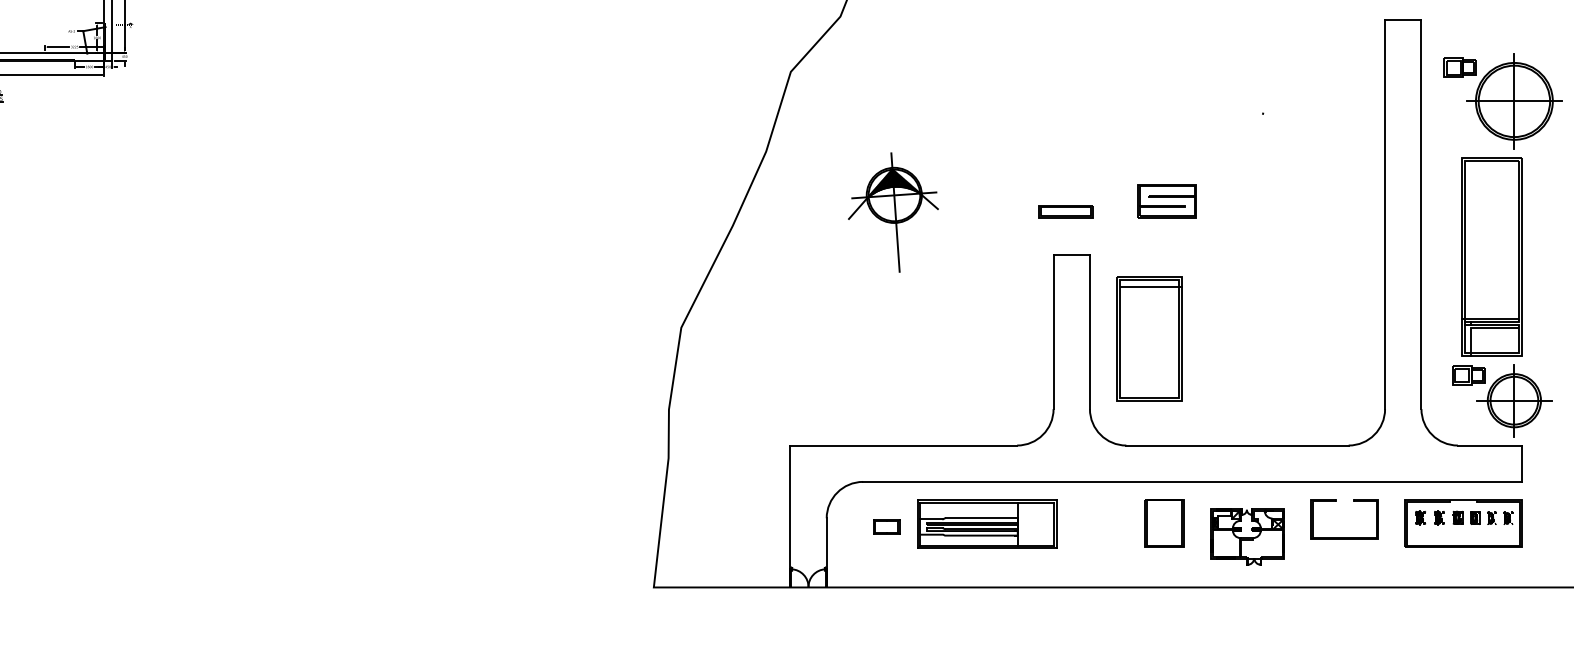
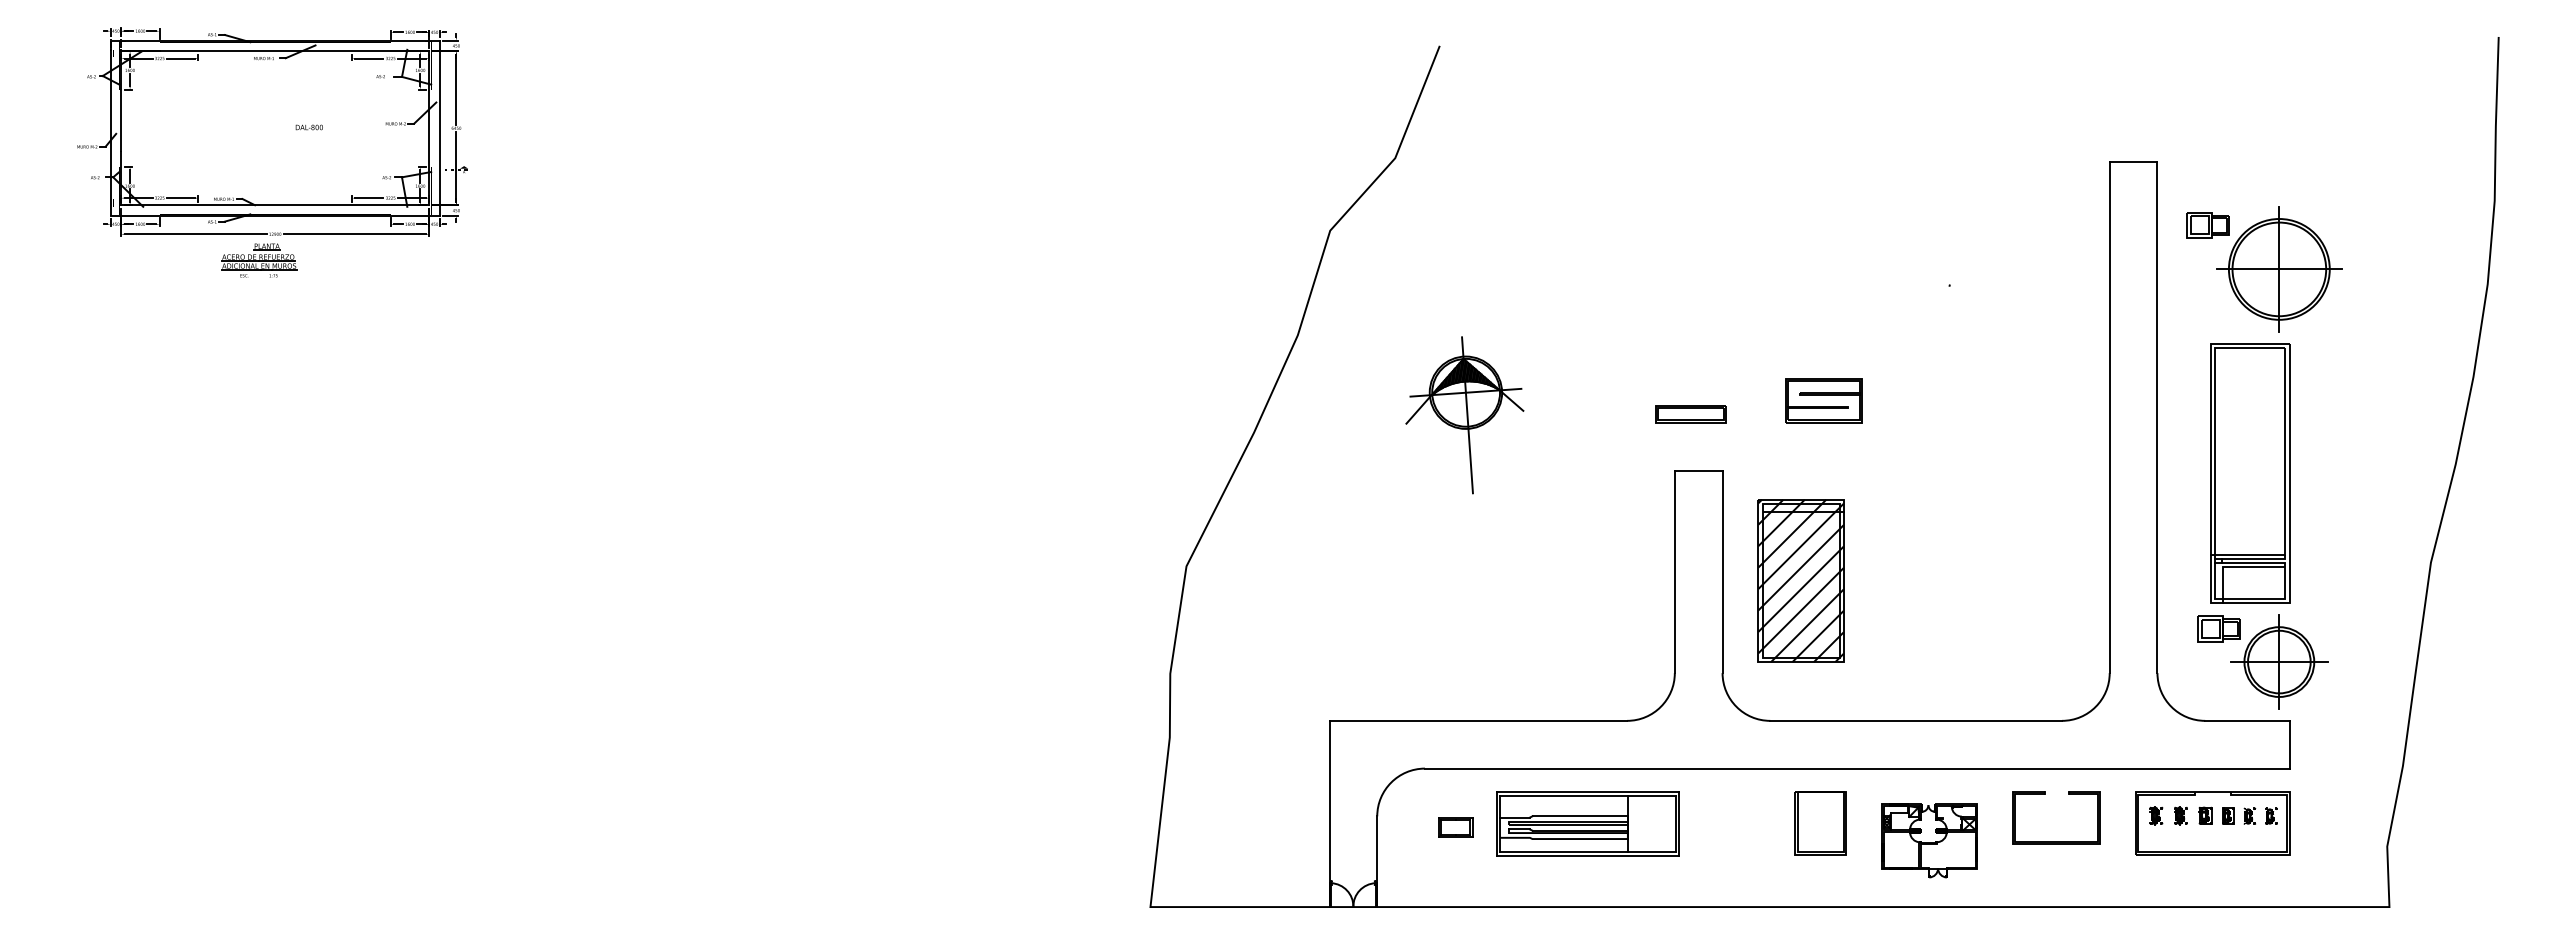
hatch: (1149, 338) -> (1800, 580), added

